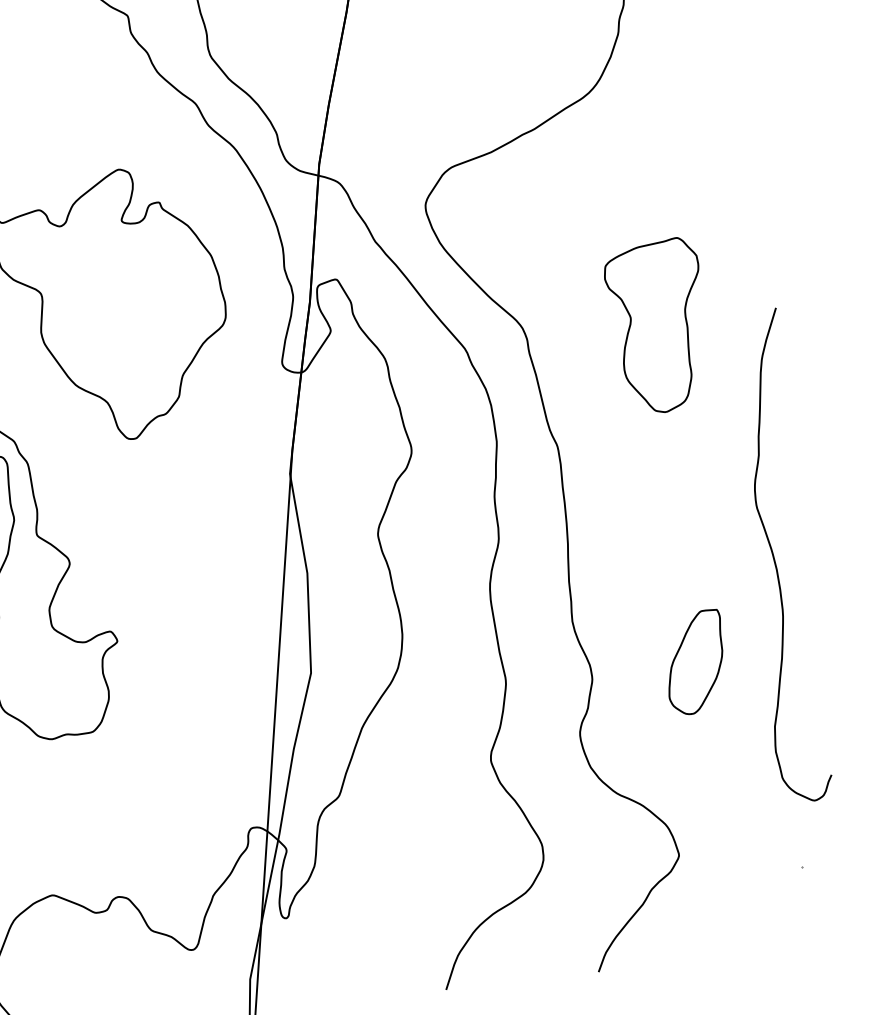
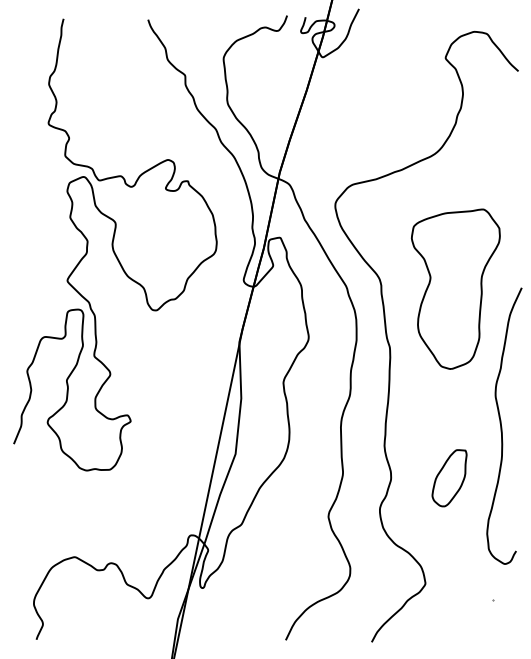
part: (658, 325) -> (455, 288), size x1.67

